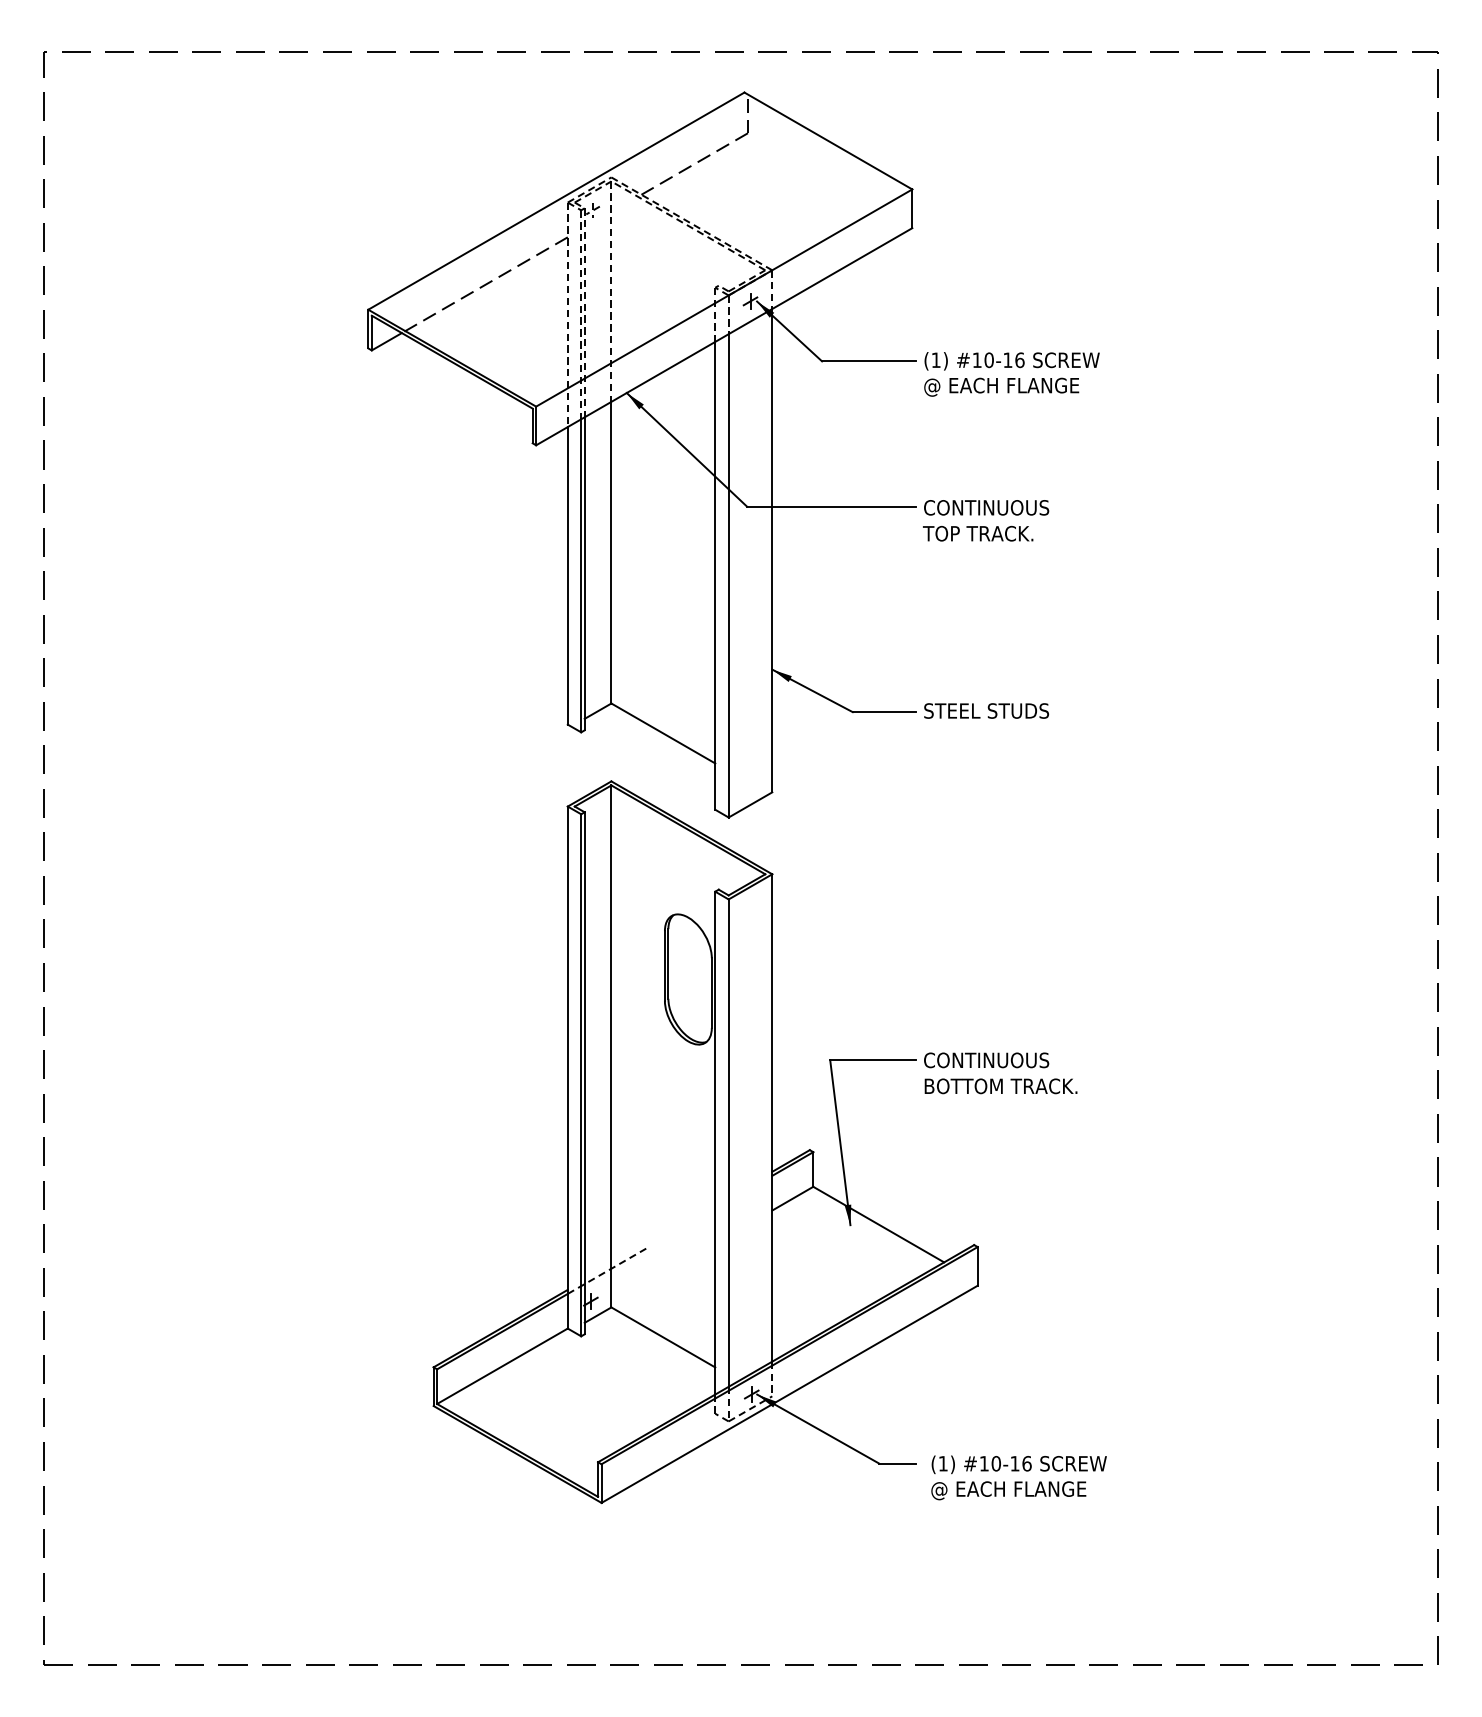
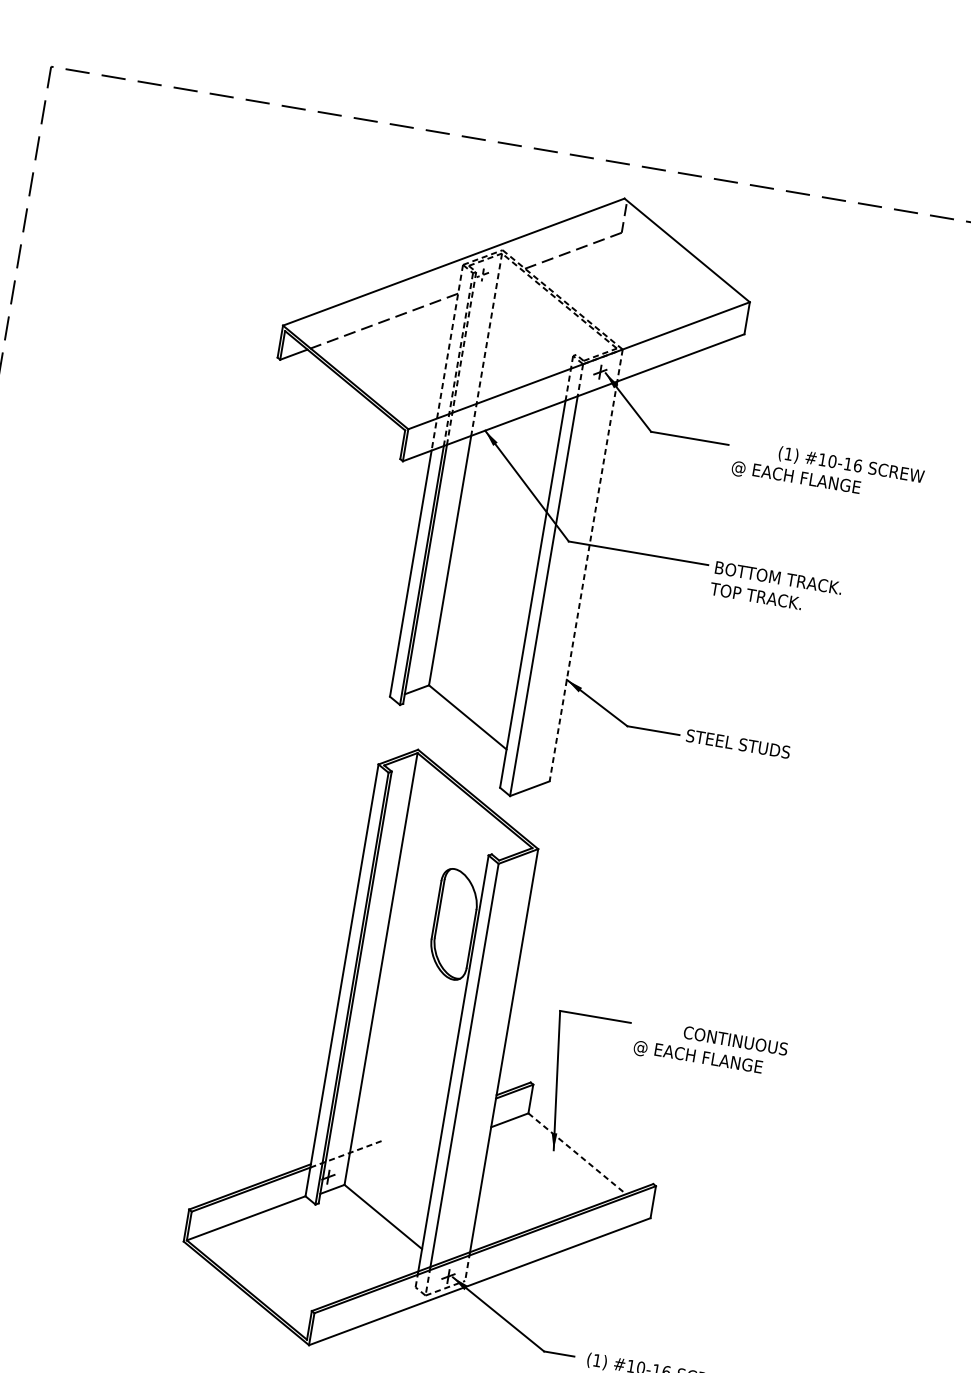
text: (1011, 361) -> (850, 465), moved
text: (1000, 507) -> (778, 577), CONTINUOUS -> BOTTOM TRACK.
line: (772, 550) -> (583, 581), solid -> dashed
text: (986, 1060) -> (735, 1040), moved
text: (1001, 1087) -> (697, 1057), BOTTOM TRACK. -> @ EACH FLANGE
line: (878, 1224) -> (577, 1153), solid -> dashed

